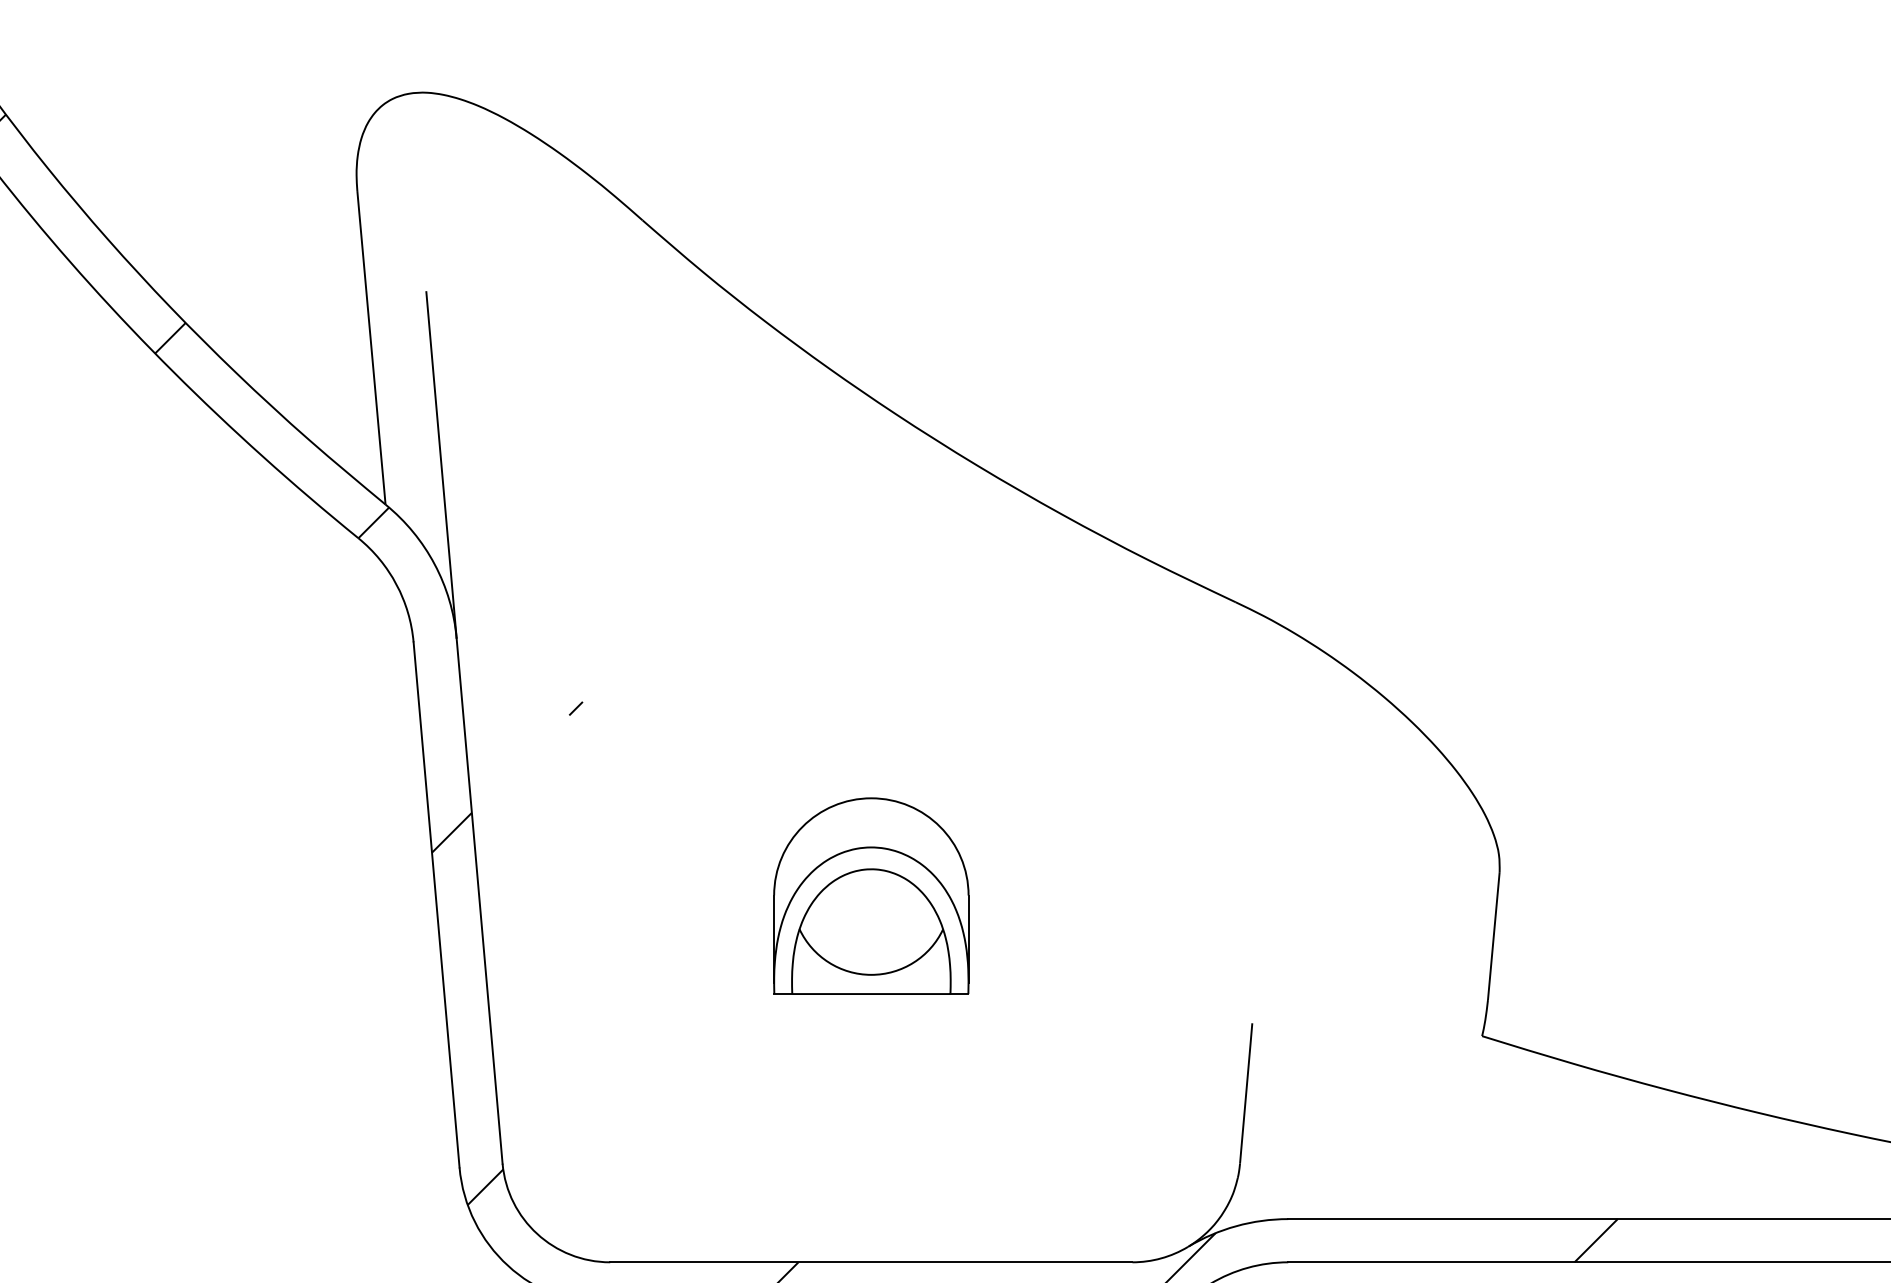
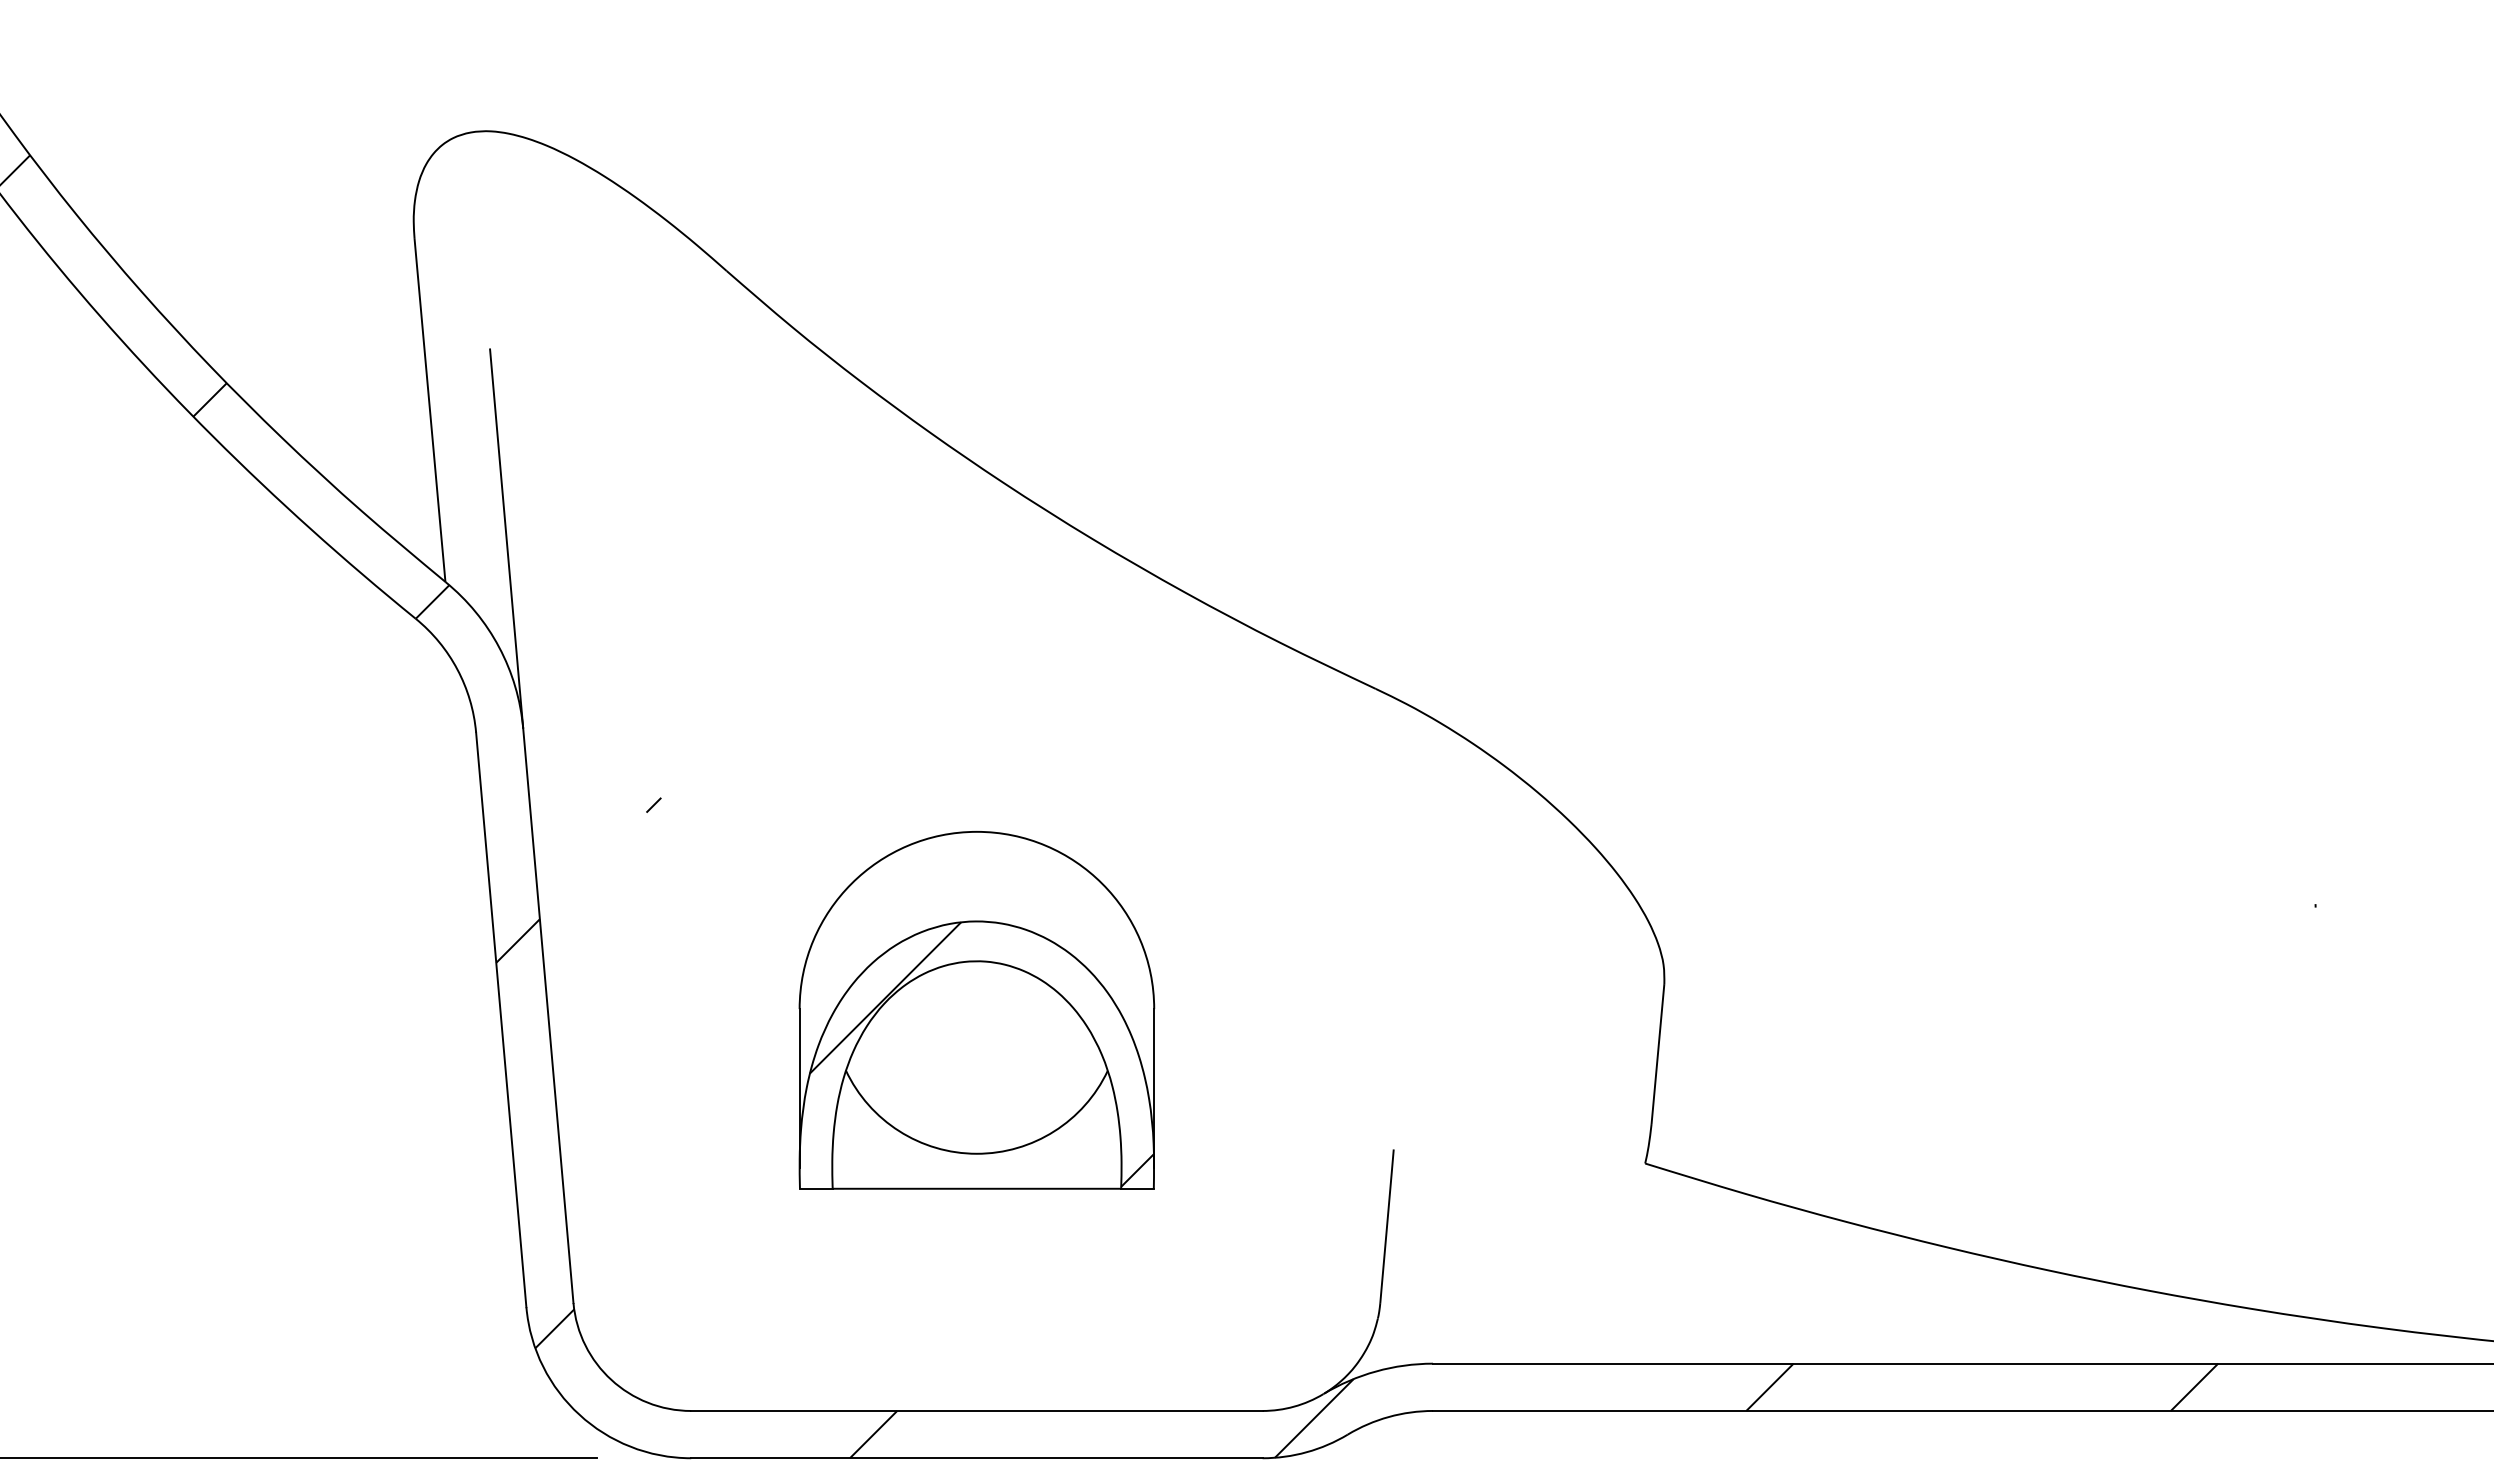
part: (870, 896) -> (976, 1010), size x1.67

